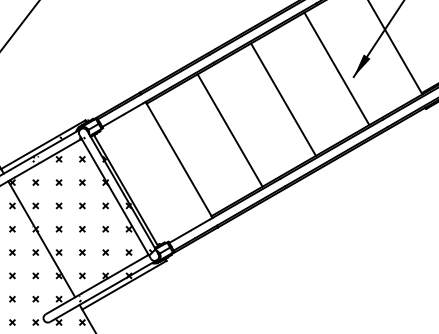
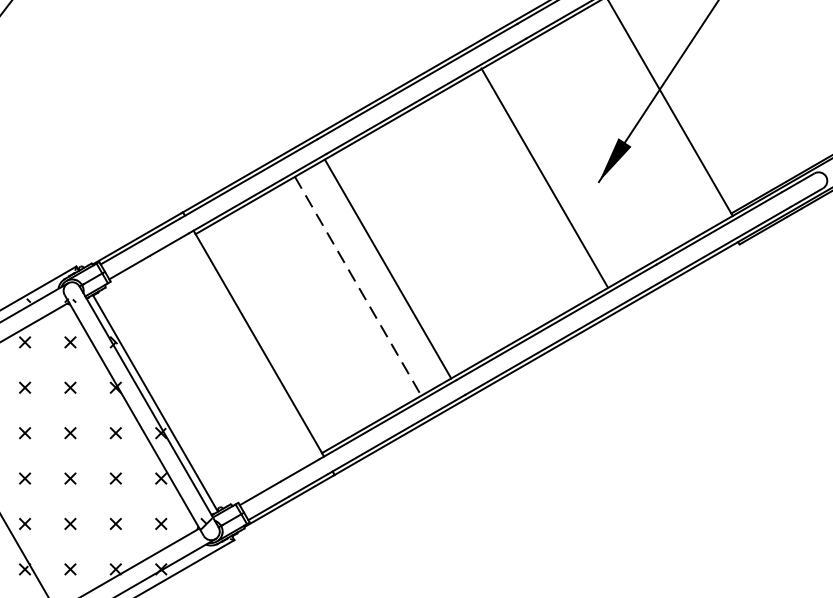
line: (336, 68) -> (543, 177), moved
line: (283, 99) -> (388, 268), moved
line: (230, 130) -> (358, 286), solid -> dashed

